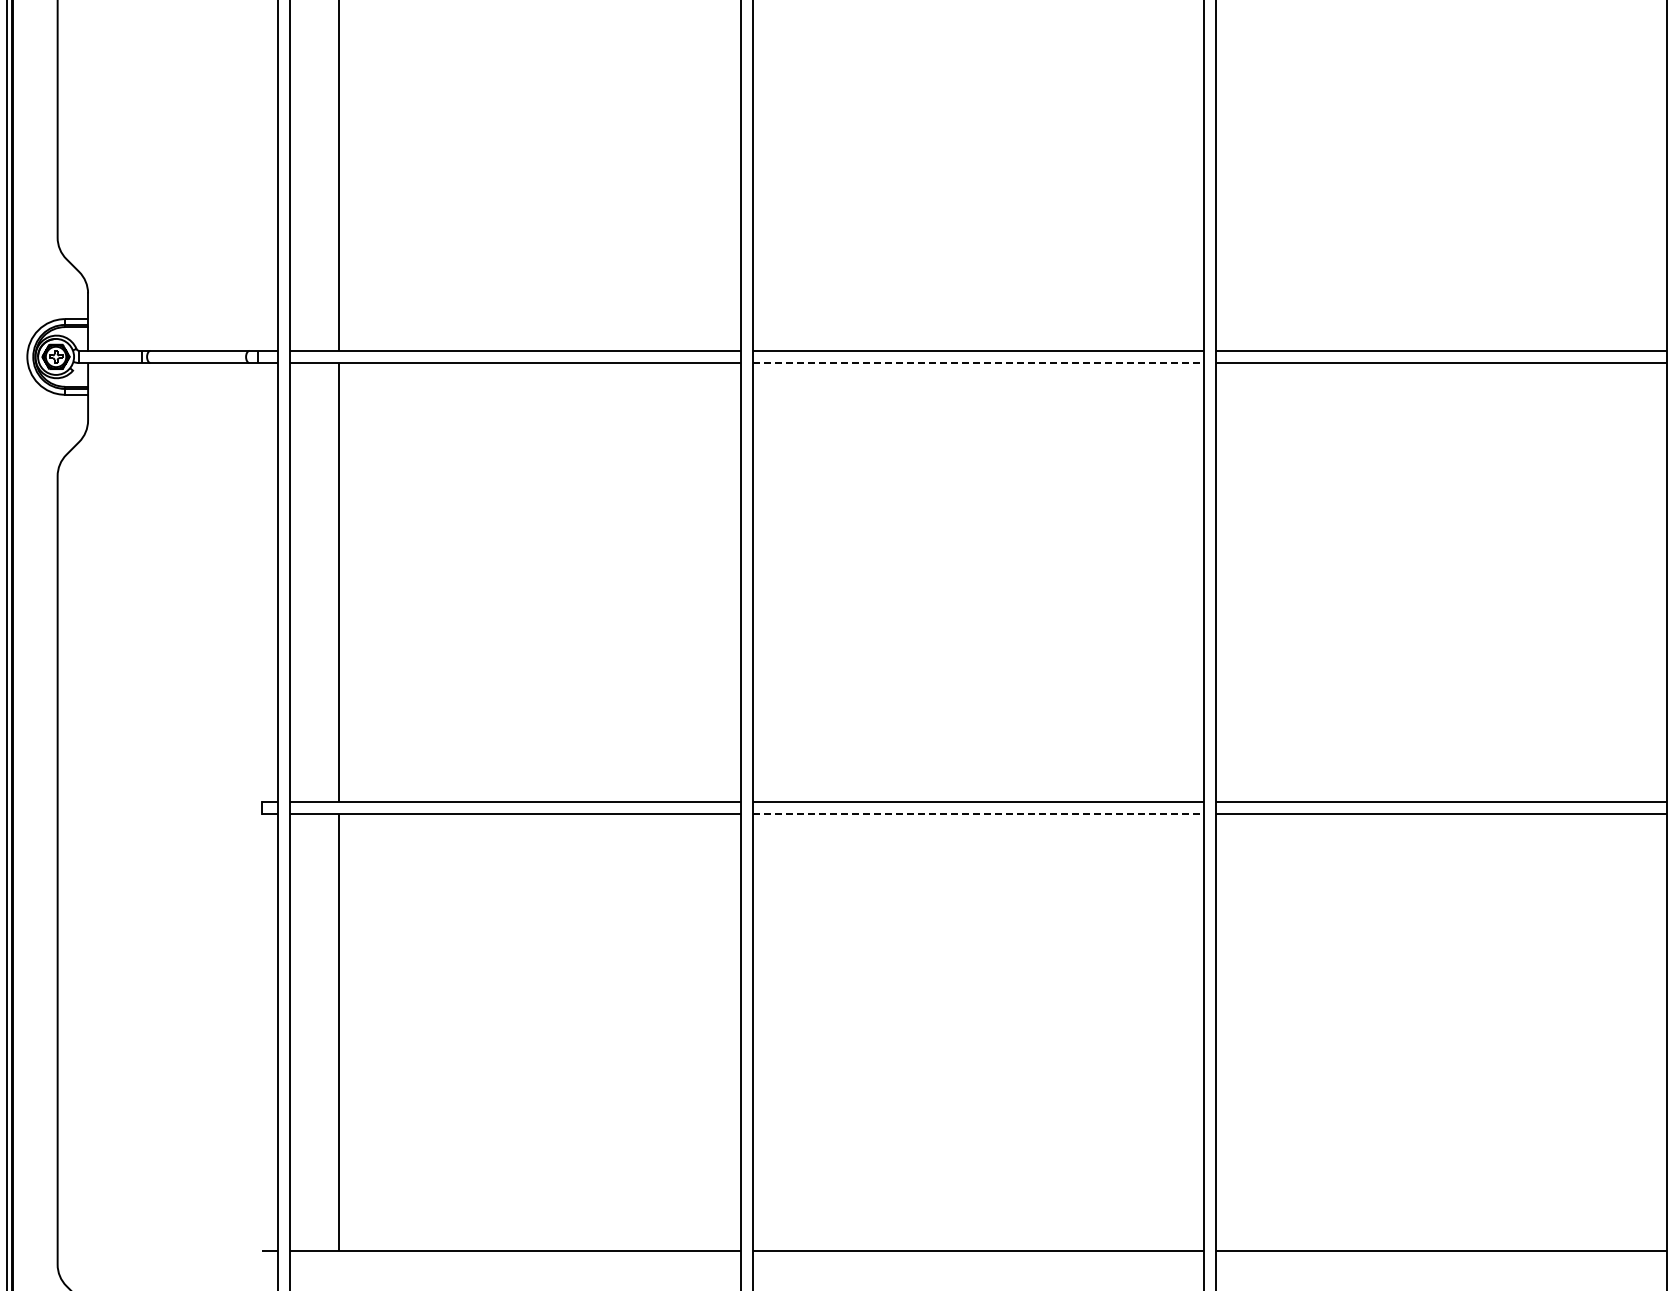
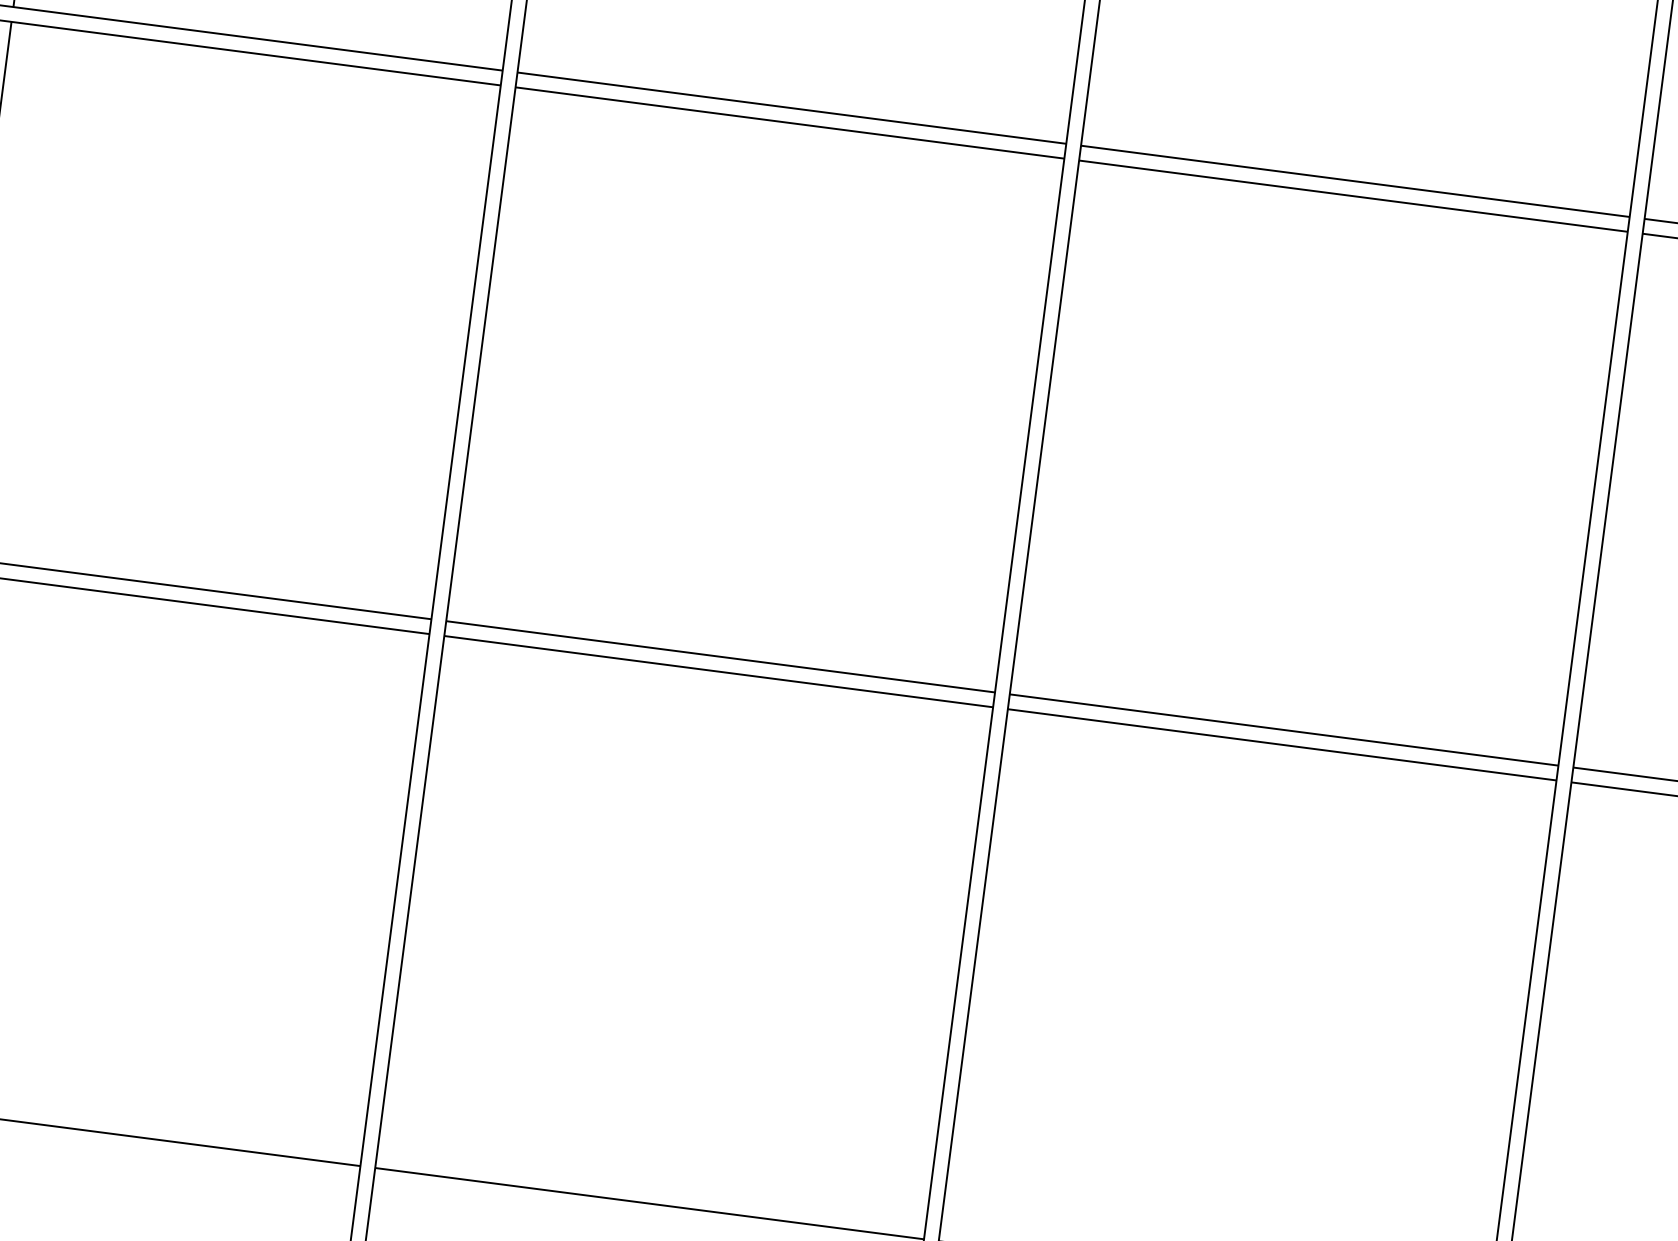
line: (978, 363) -> (789, 123), dashed -> solid
line: (978, 814) -> (718, 672), dashed -> solid

